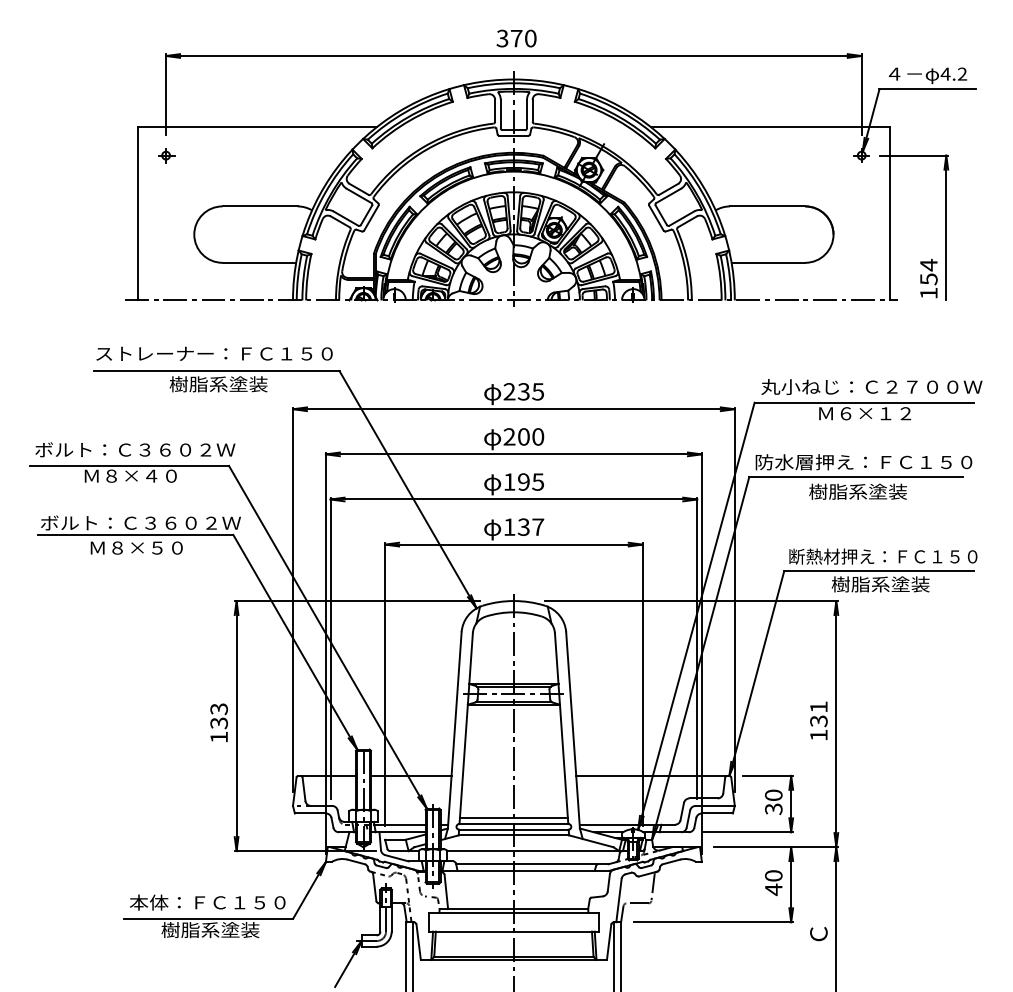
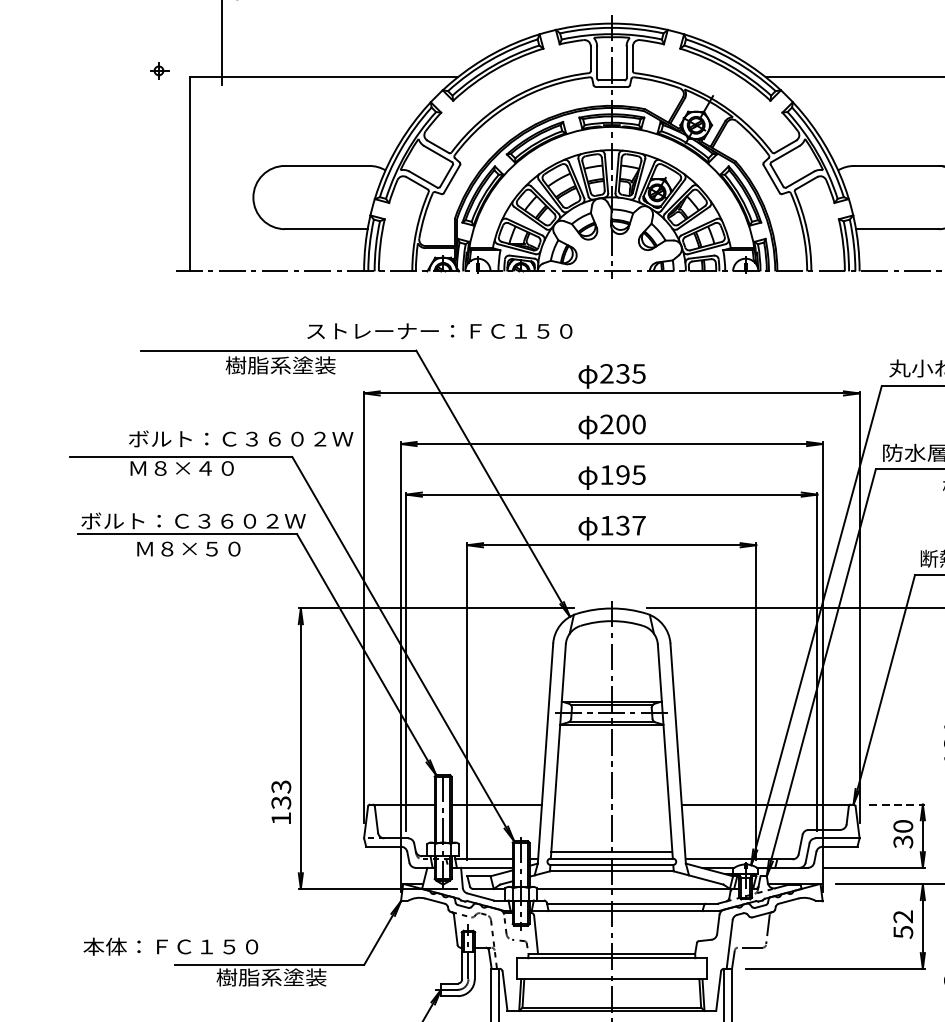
part: (166, 155) -> (159, 70), moved
text: (214, 353) -> (439, 330), moved
text: (135, 449) -> (241, 438), moved
text: (218, 722) -> (280, 801), moved
line: (768, 775) -> (897, 804), solid -> dashed
text: (773, 883) -> (902, 925), 40 -> 52
text: (207, 902) -> (170, 946), moved

